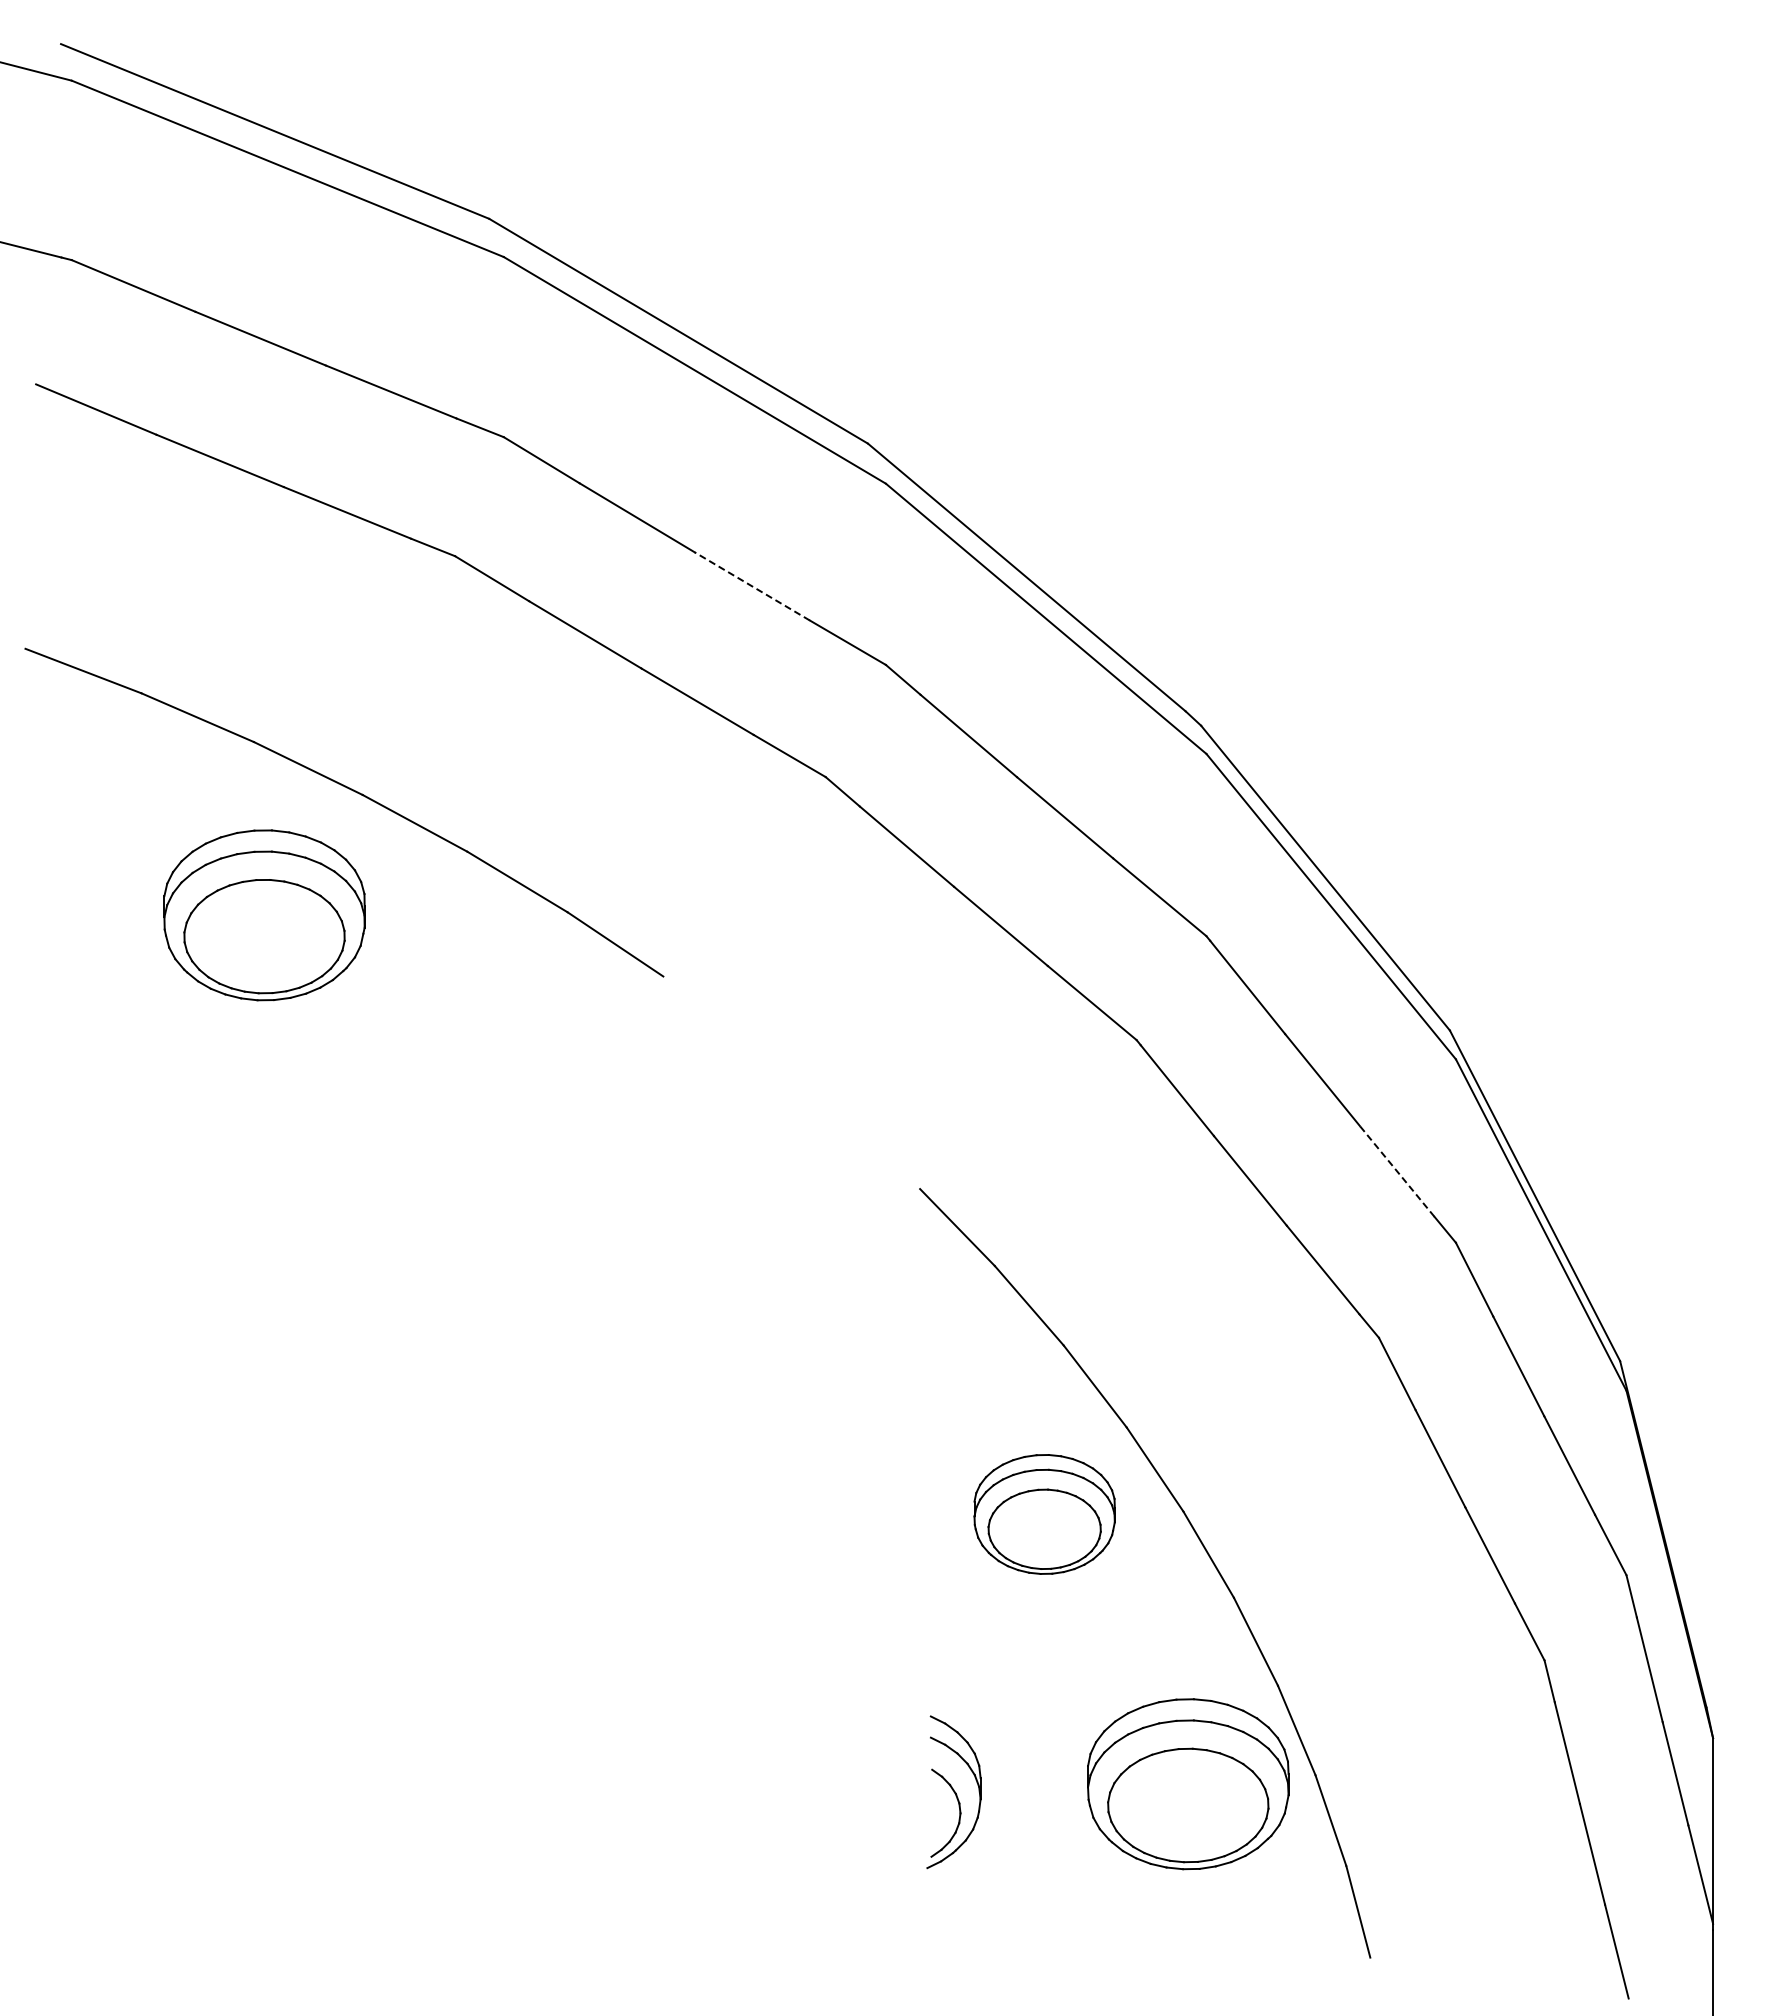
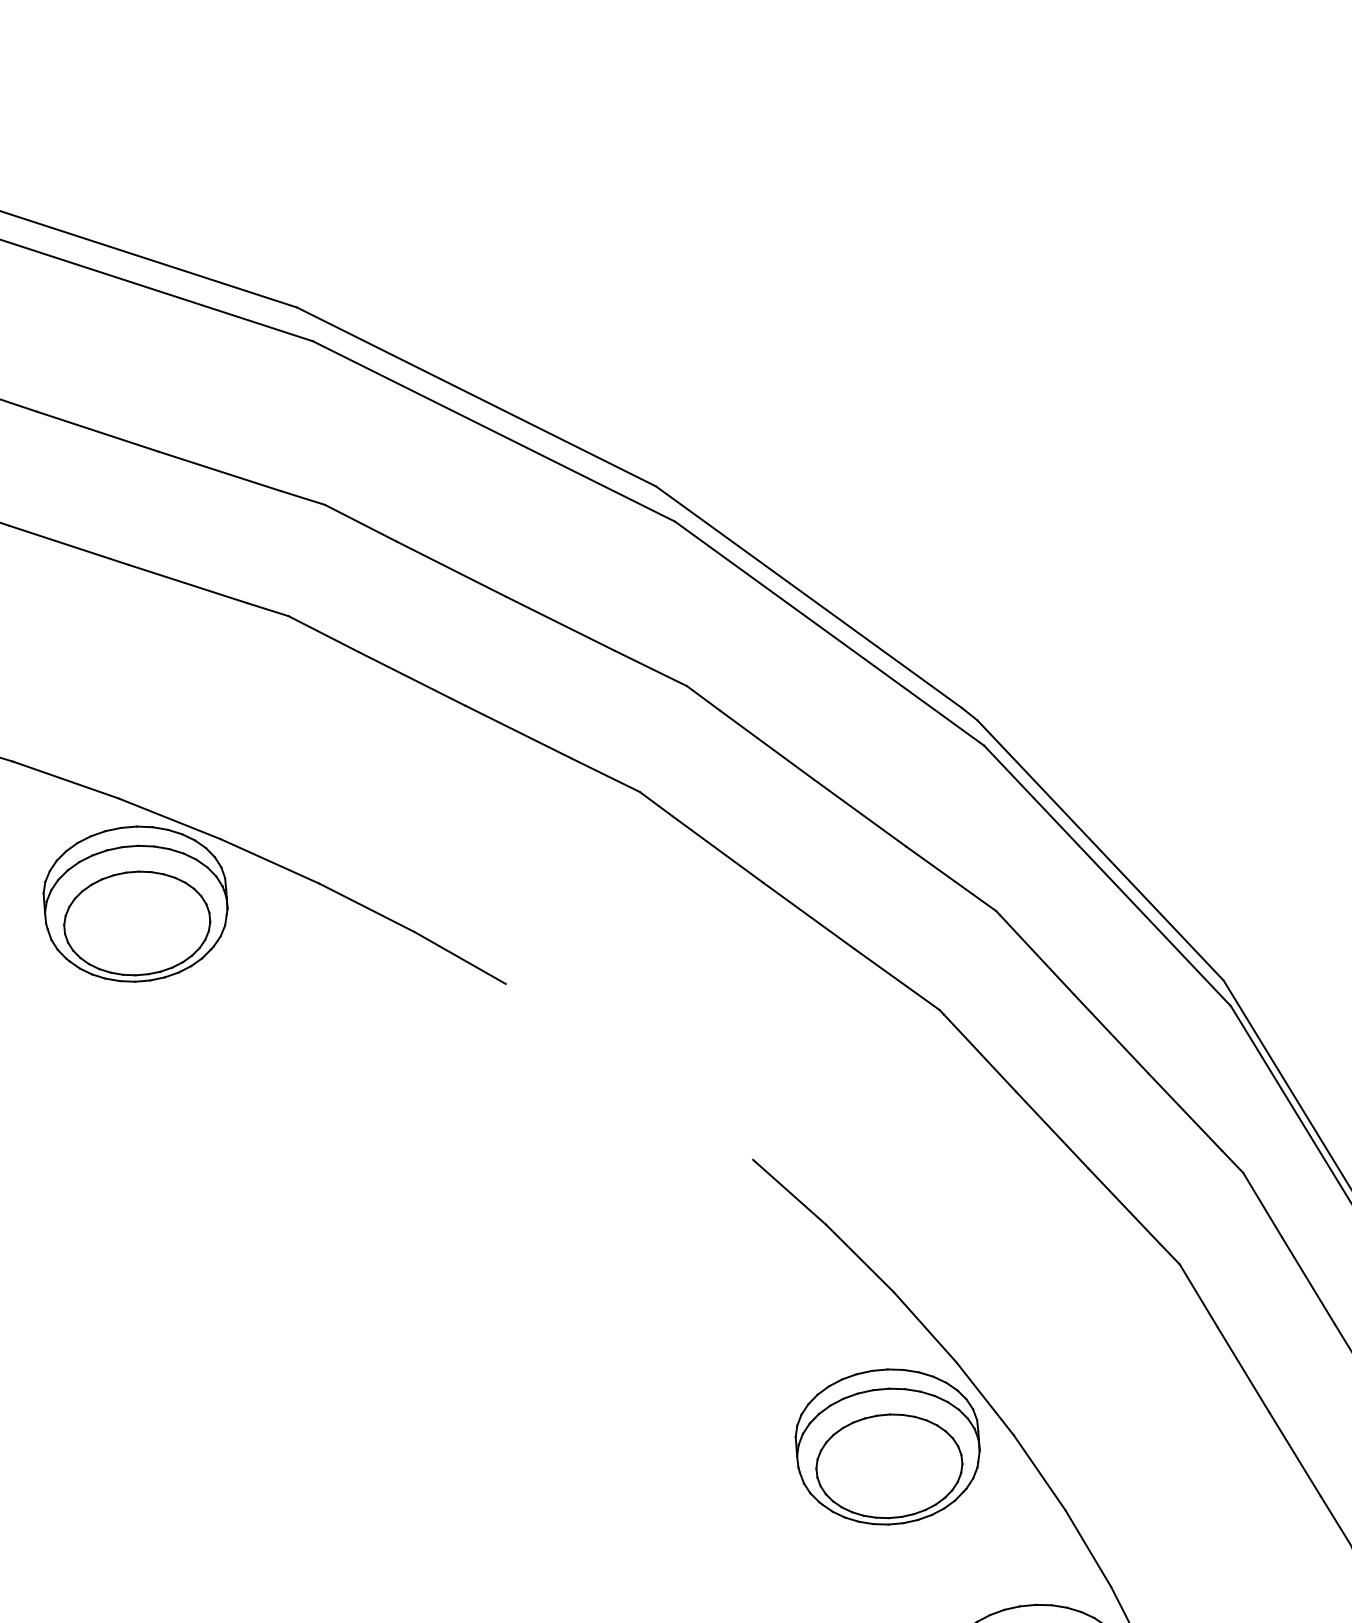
line: (752, 586) -> (560, 623), dashed -> solid
part: (264, 915) -> (135, 904), moved
line: (1397, 1171) -> (1185, 1112), dashed -> solid
part: (1044, 1514) -> (887, 1447), size x1.43

